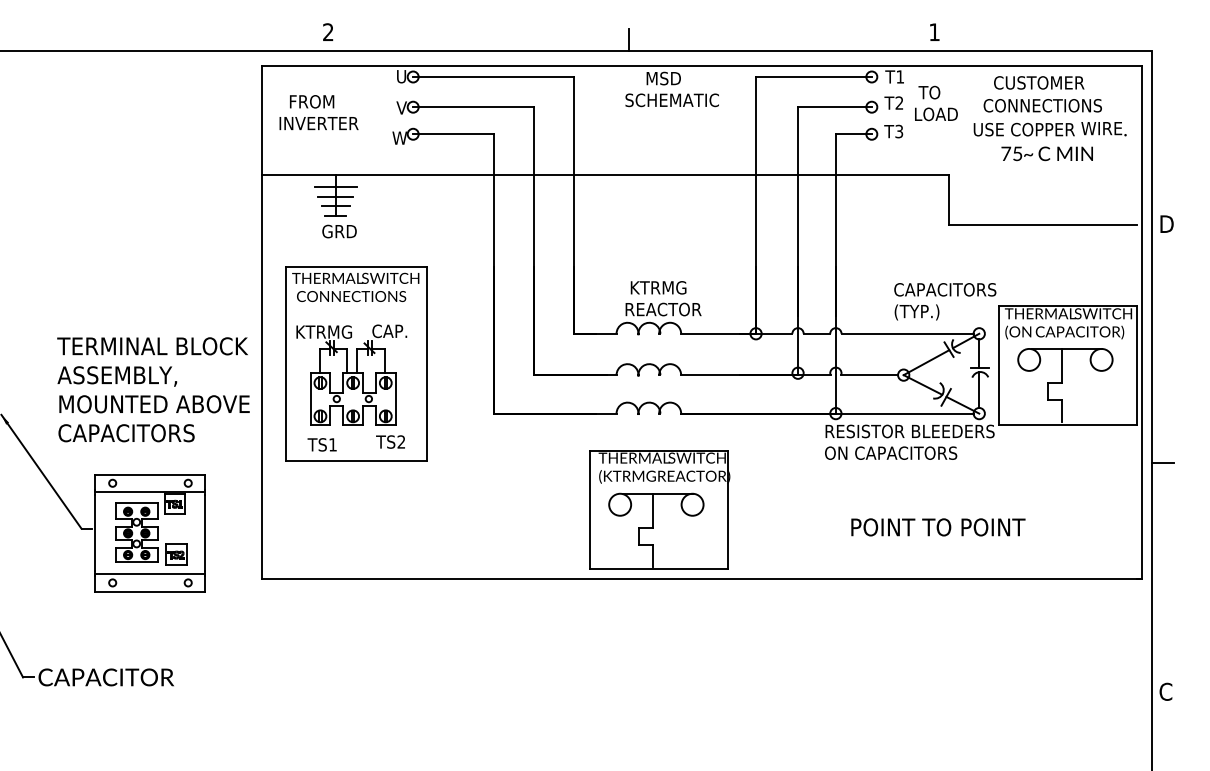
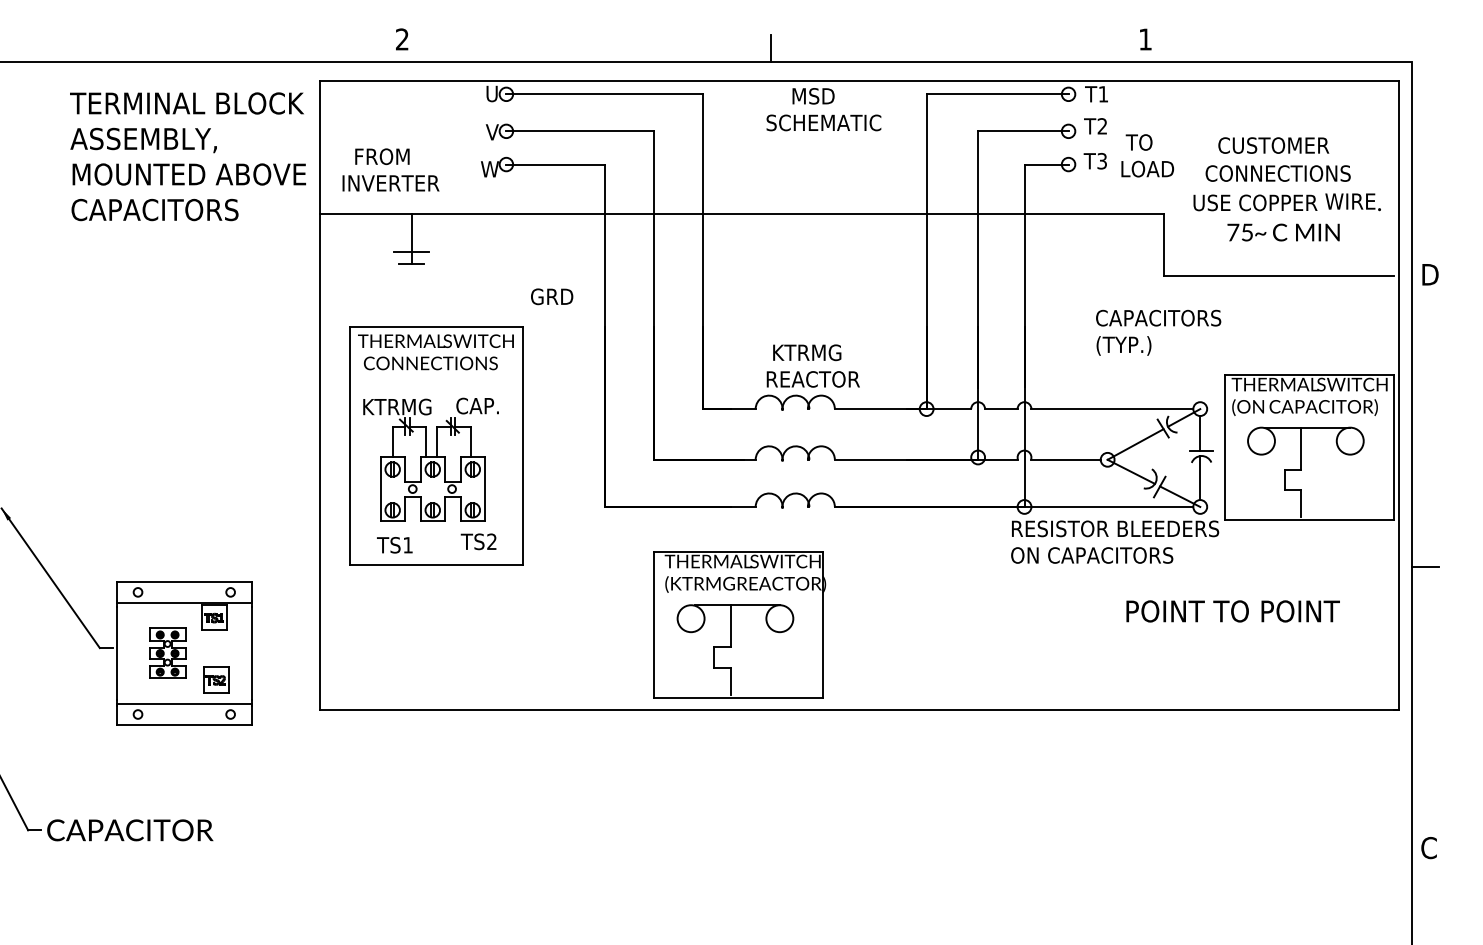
text: (936, 103) -> (1147, 155), moved
text: (318, 112) -> (390, 169), moved
text: (1049, 118) -> (1286, 189), moved
line: (335, 187) -> (411, 229), removed
line: (334, 197) -> (410, 241), removed
text: (339, 231) -> (552, 296), moved
text: (945, 301) -> (1158, 332), moved
text: (153, 389) -> (187, 156), moved
part: (659, 509) -> (739, 624), moved
text: (937, 527) -> (1232, 611), moved
part: (136, 532) -> (167, 652), size x0.7

